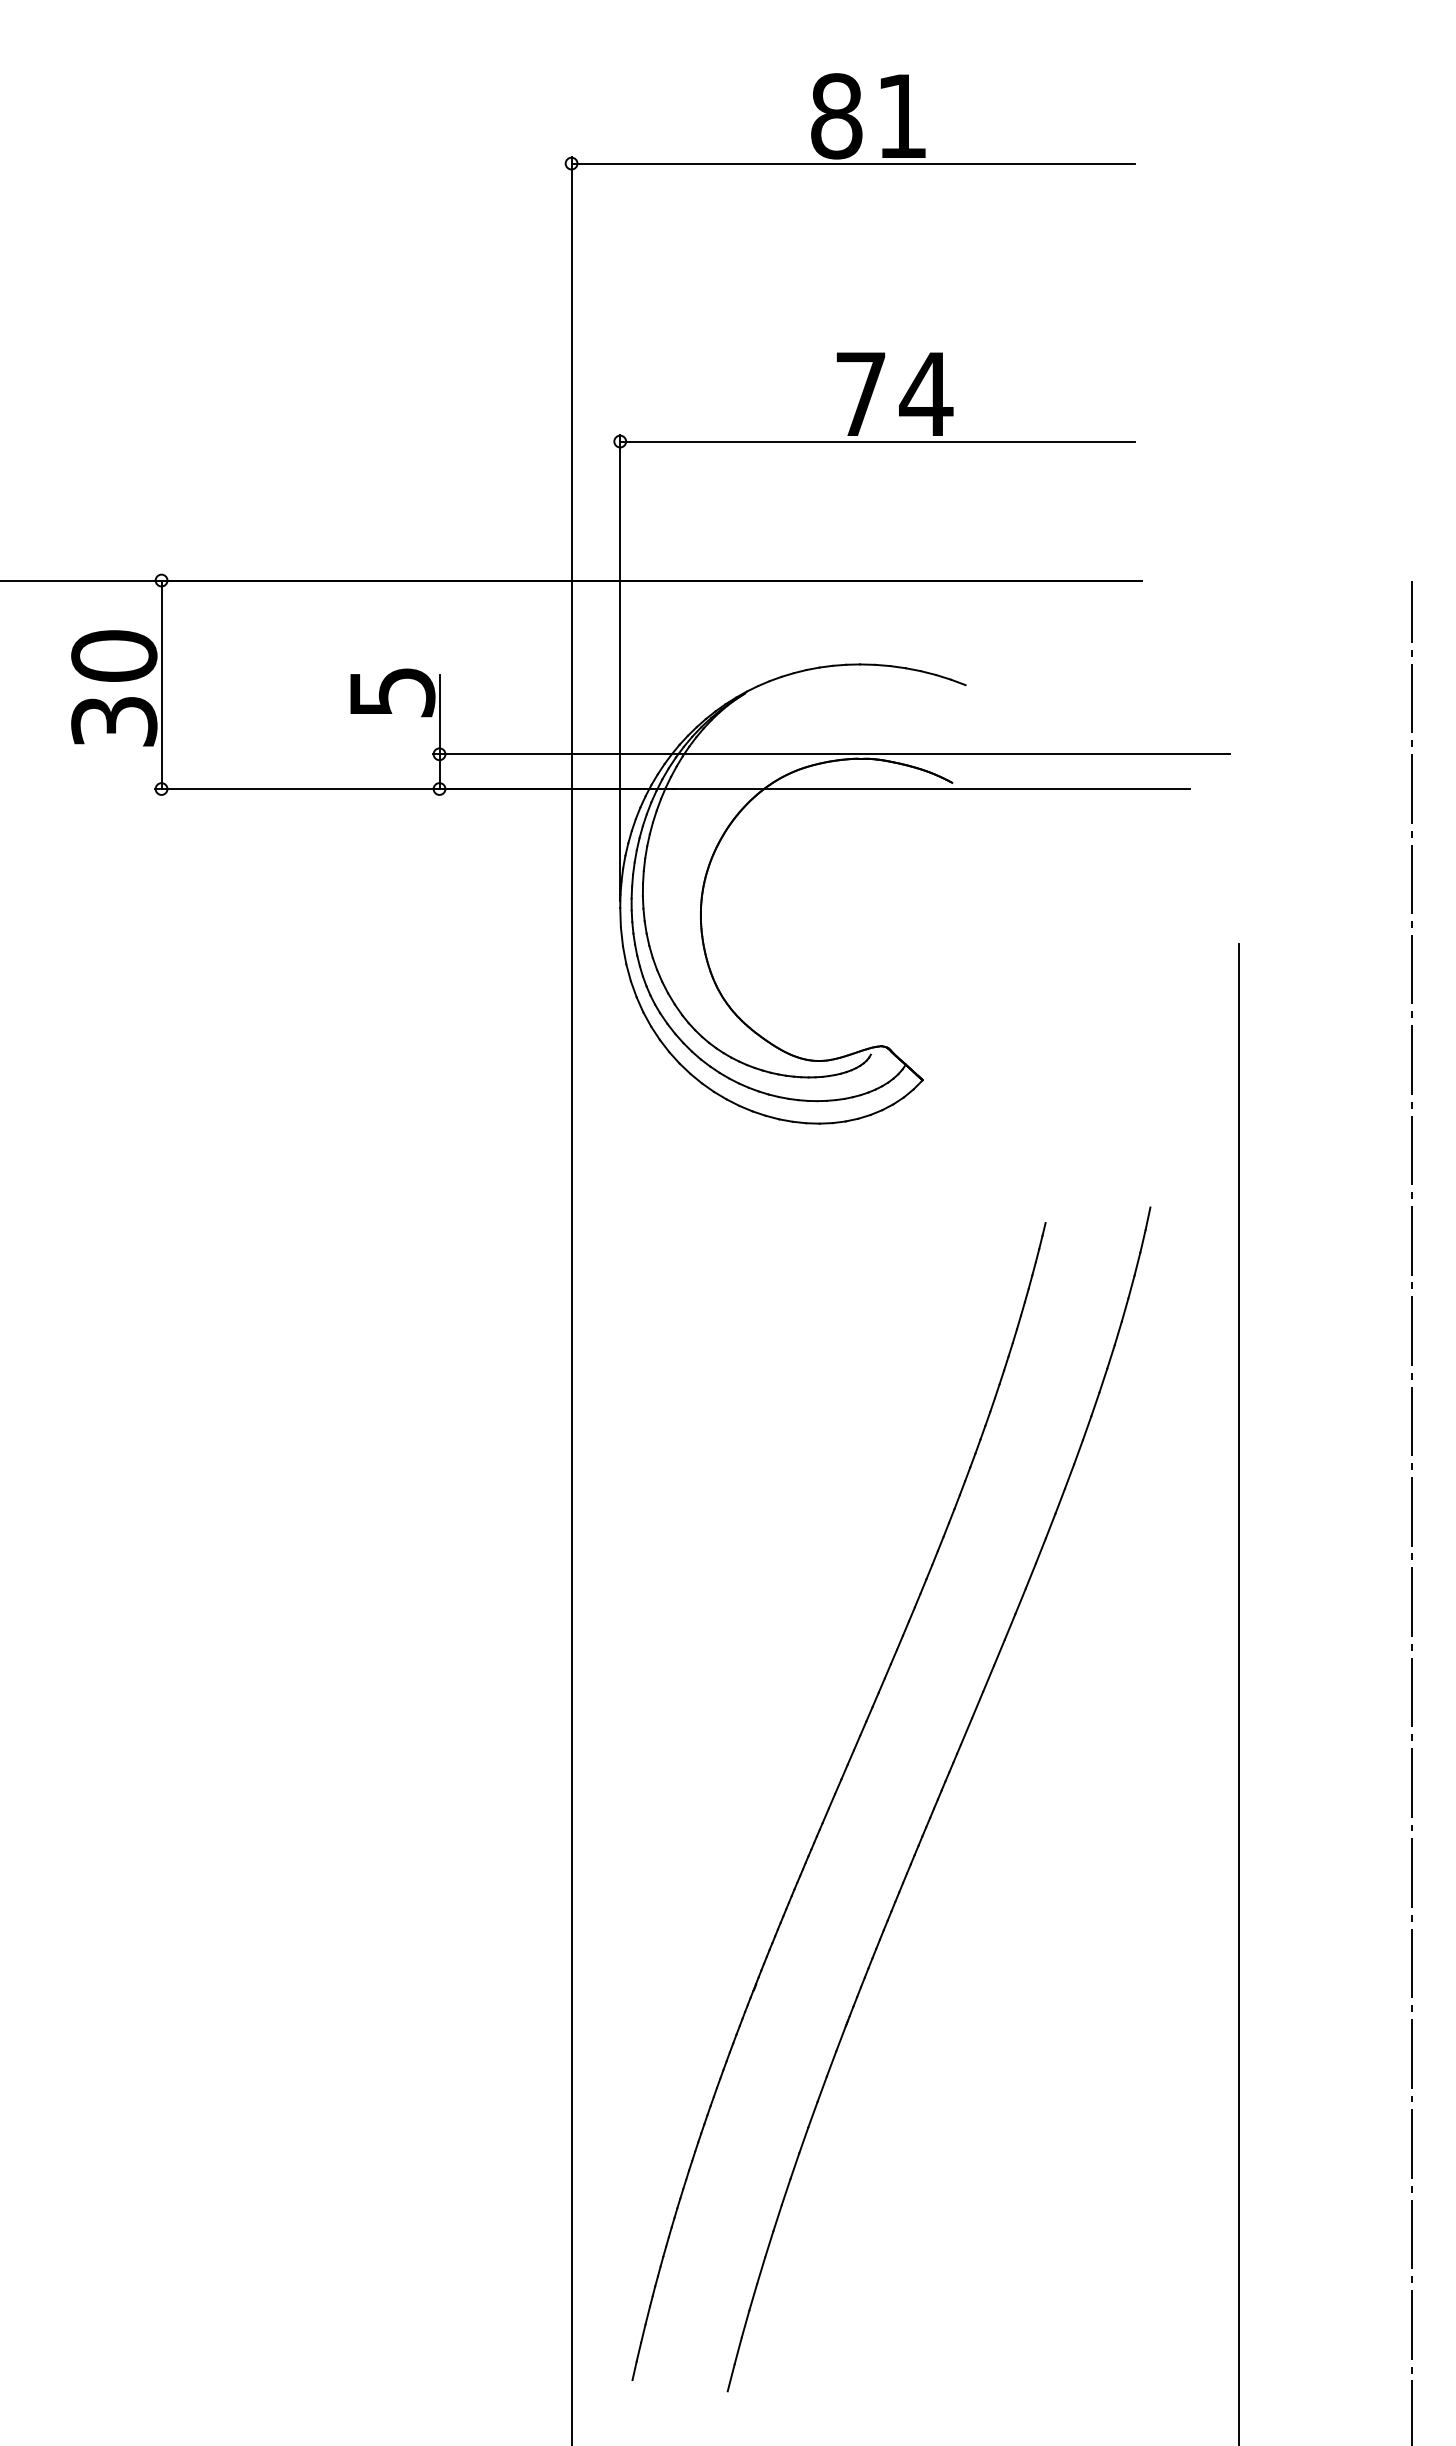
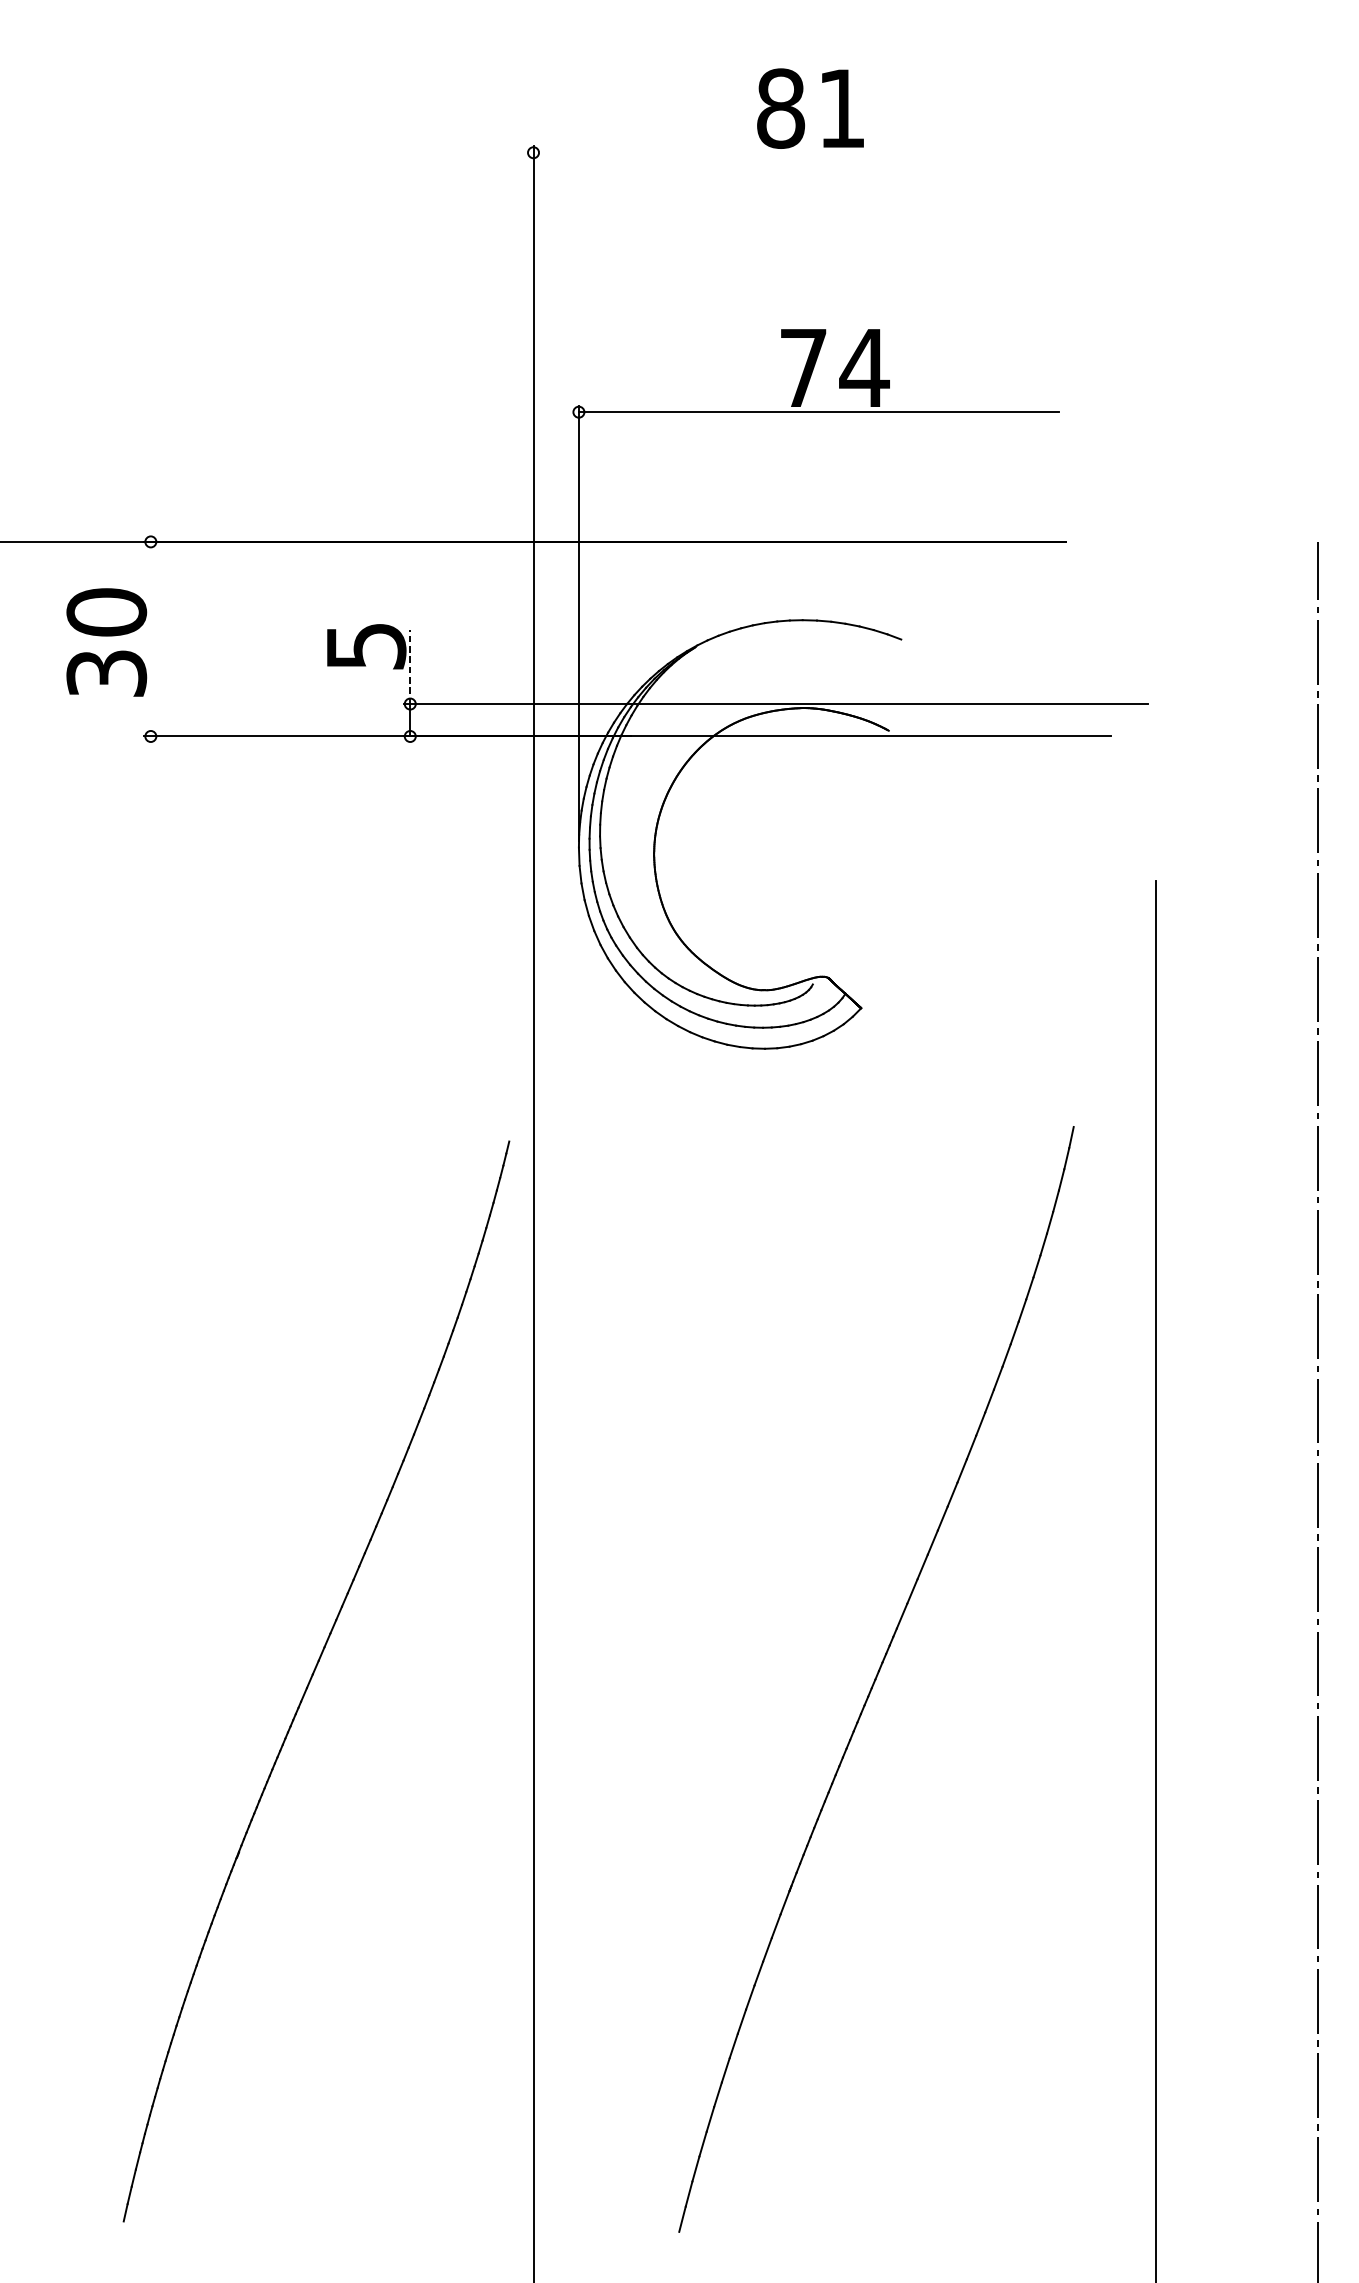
line: (852, 163) -> (795, 152), removed
line: (161, 684) -> (150, 638), removed
line: (439, 714) -> (410, 666), solid -> dashed
part: (838, 1801) -> (315, 1681), moved

